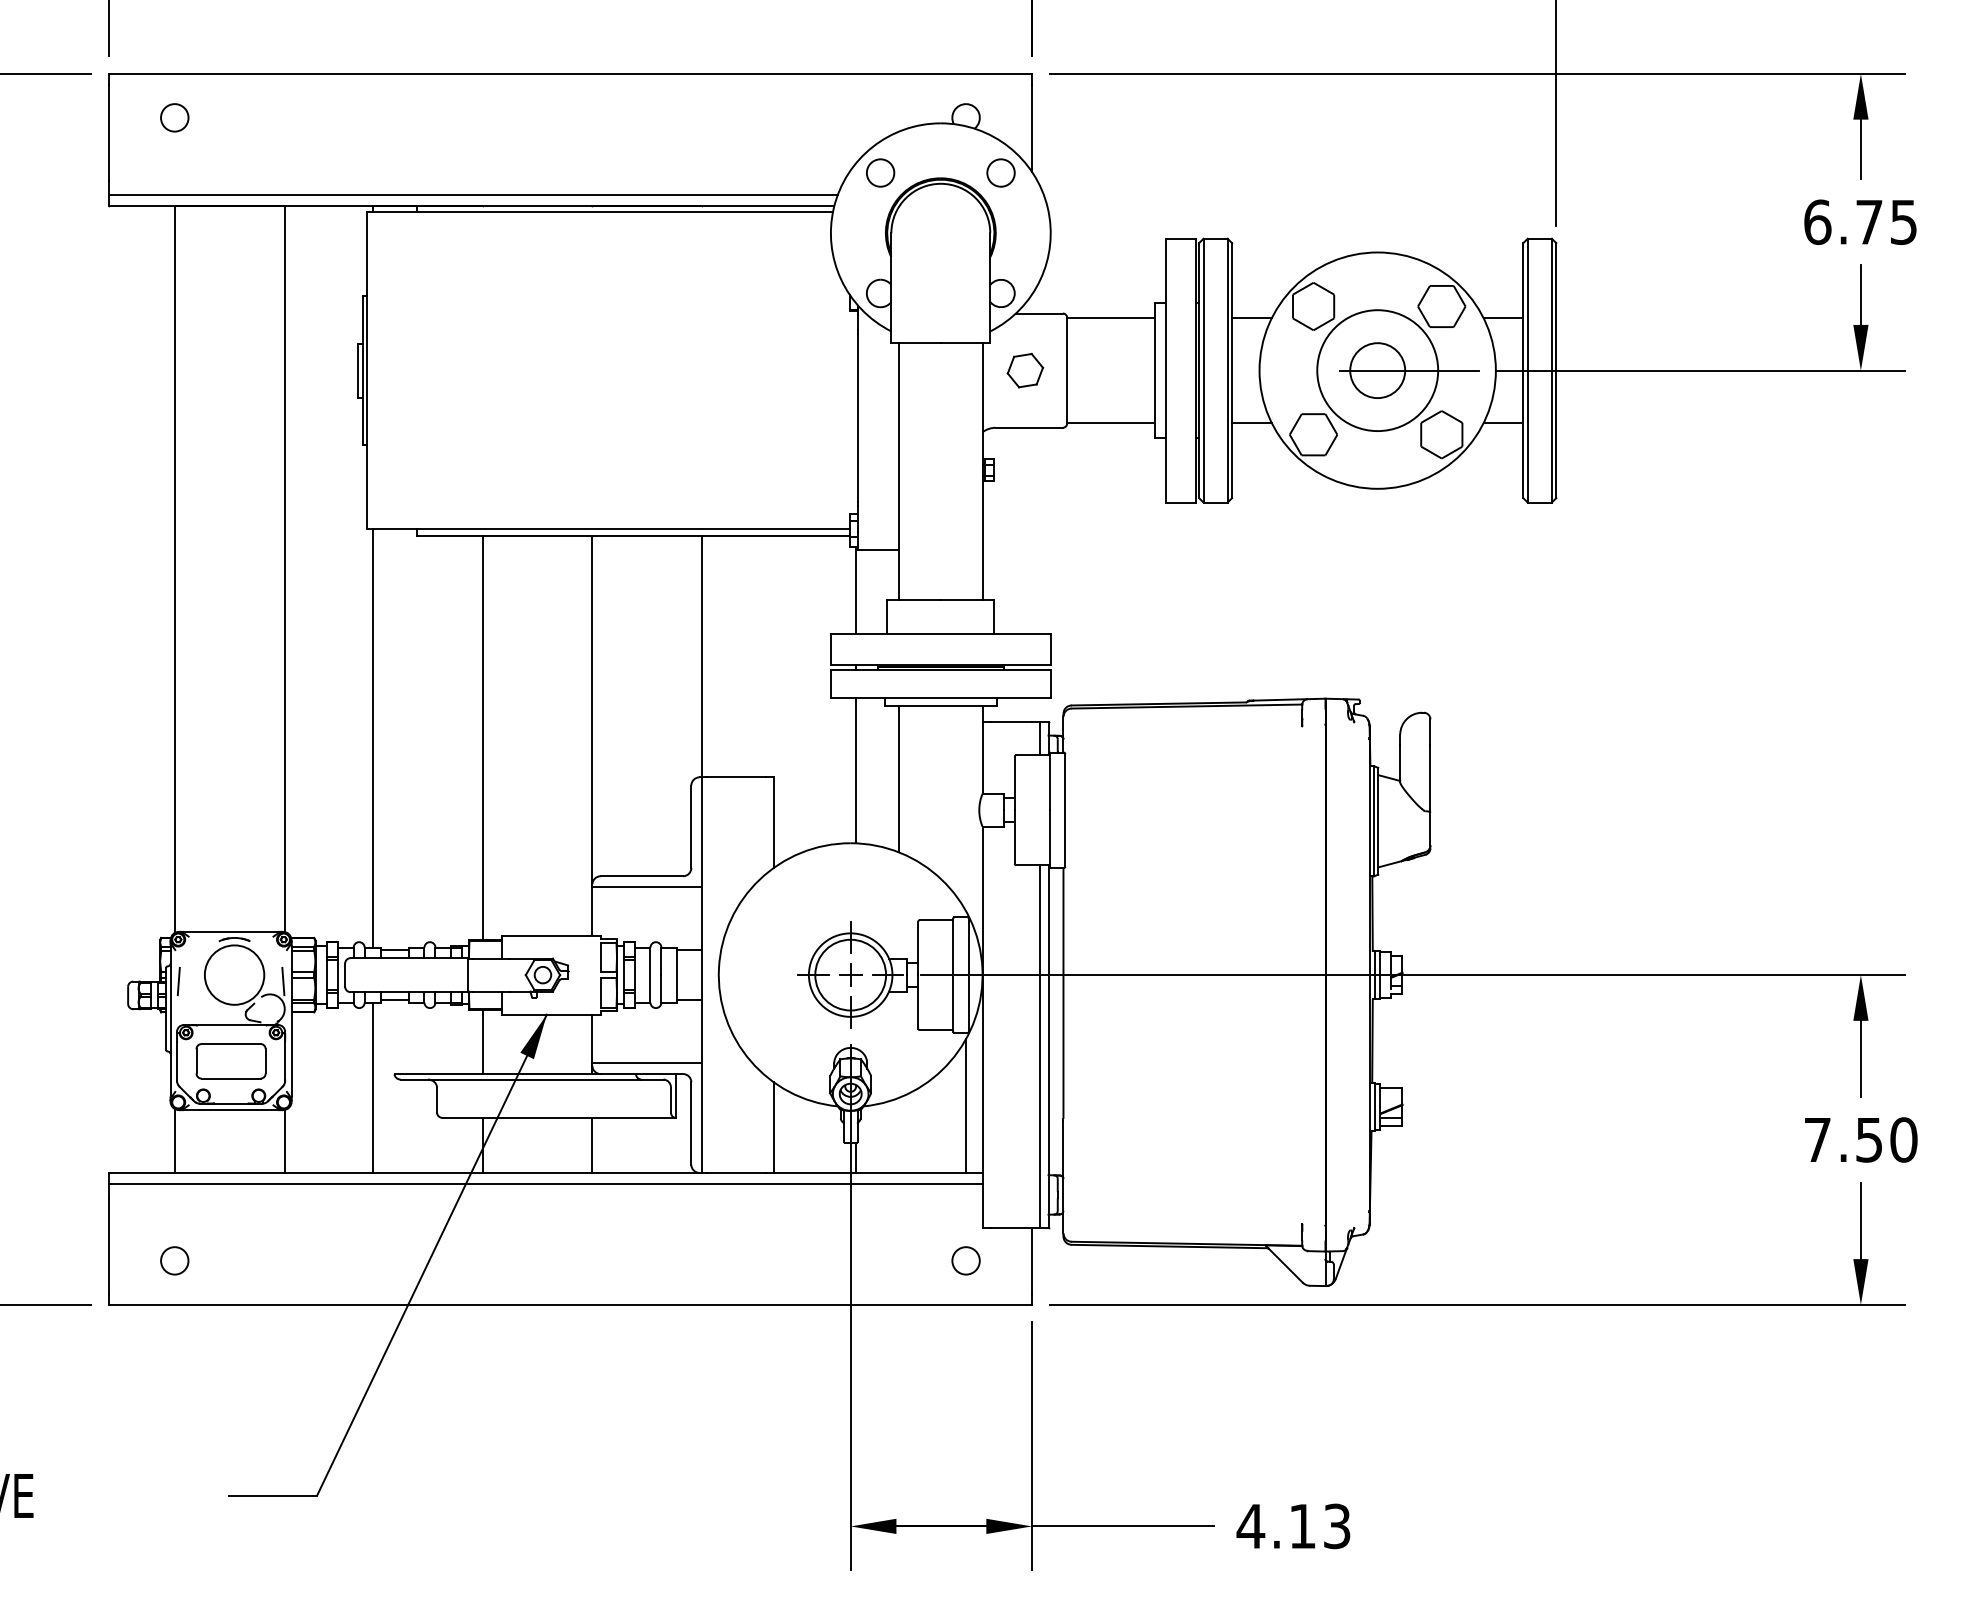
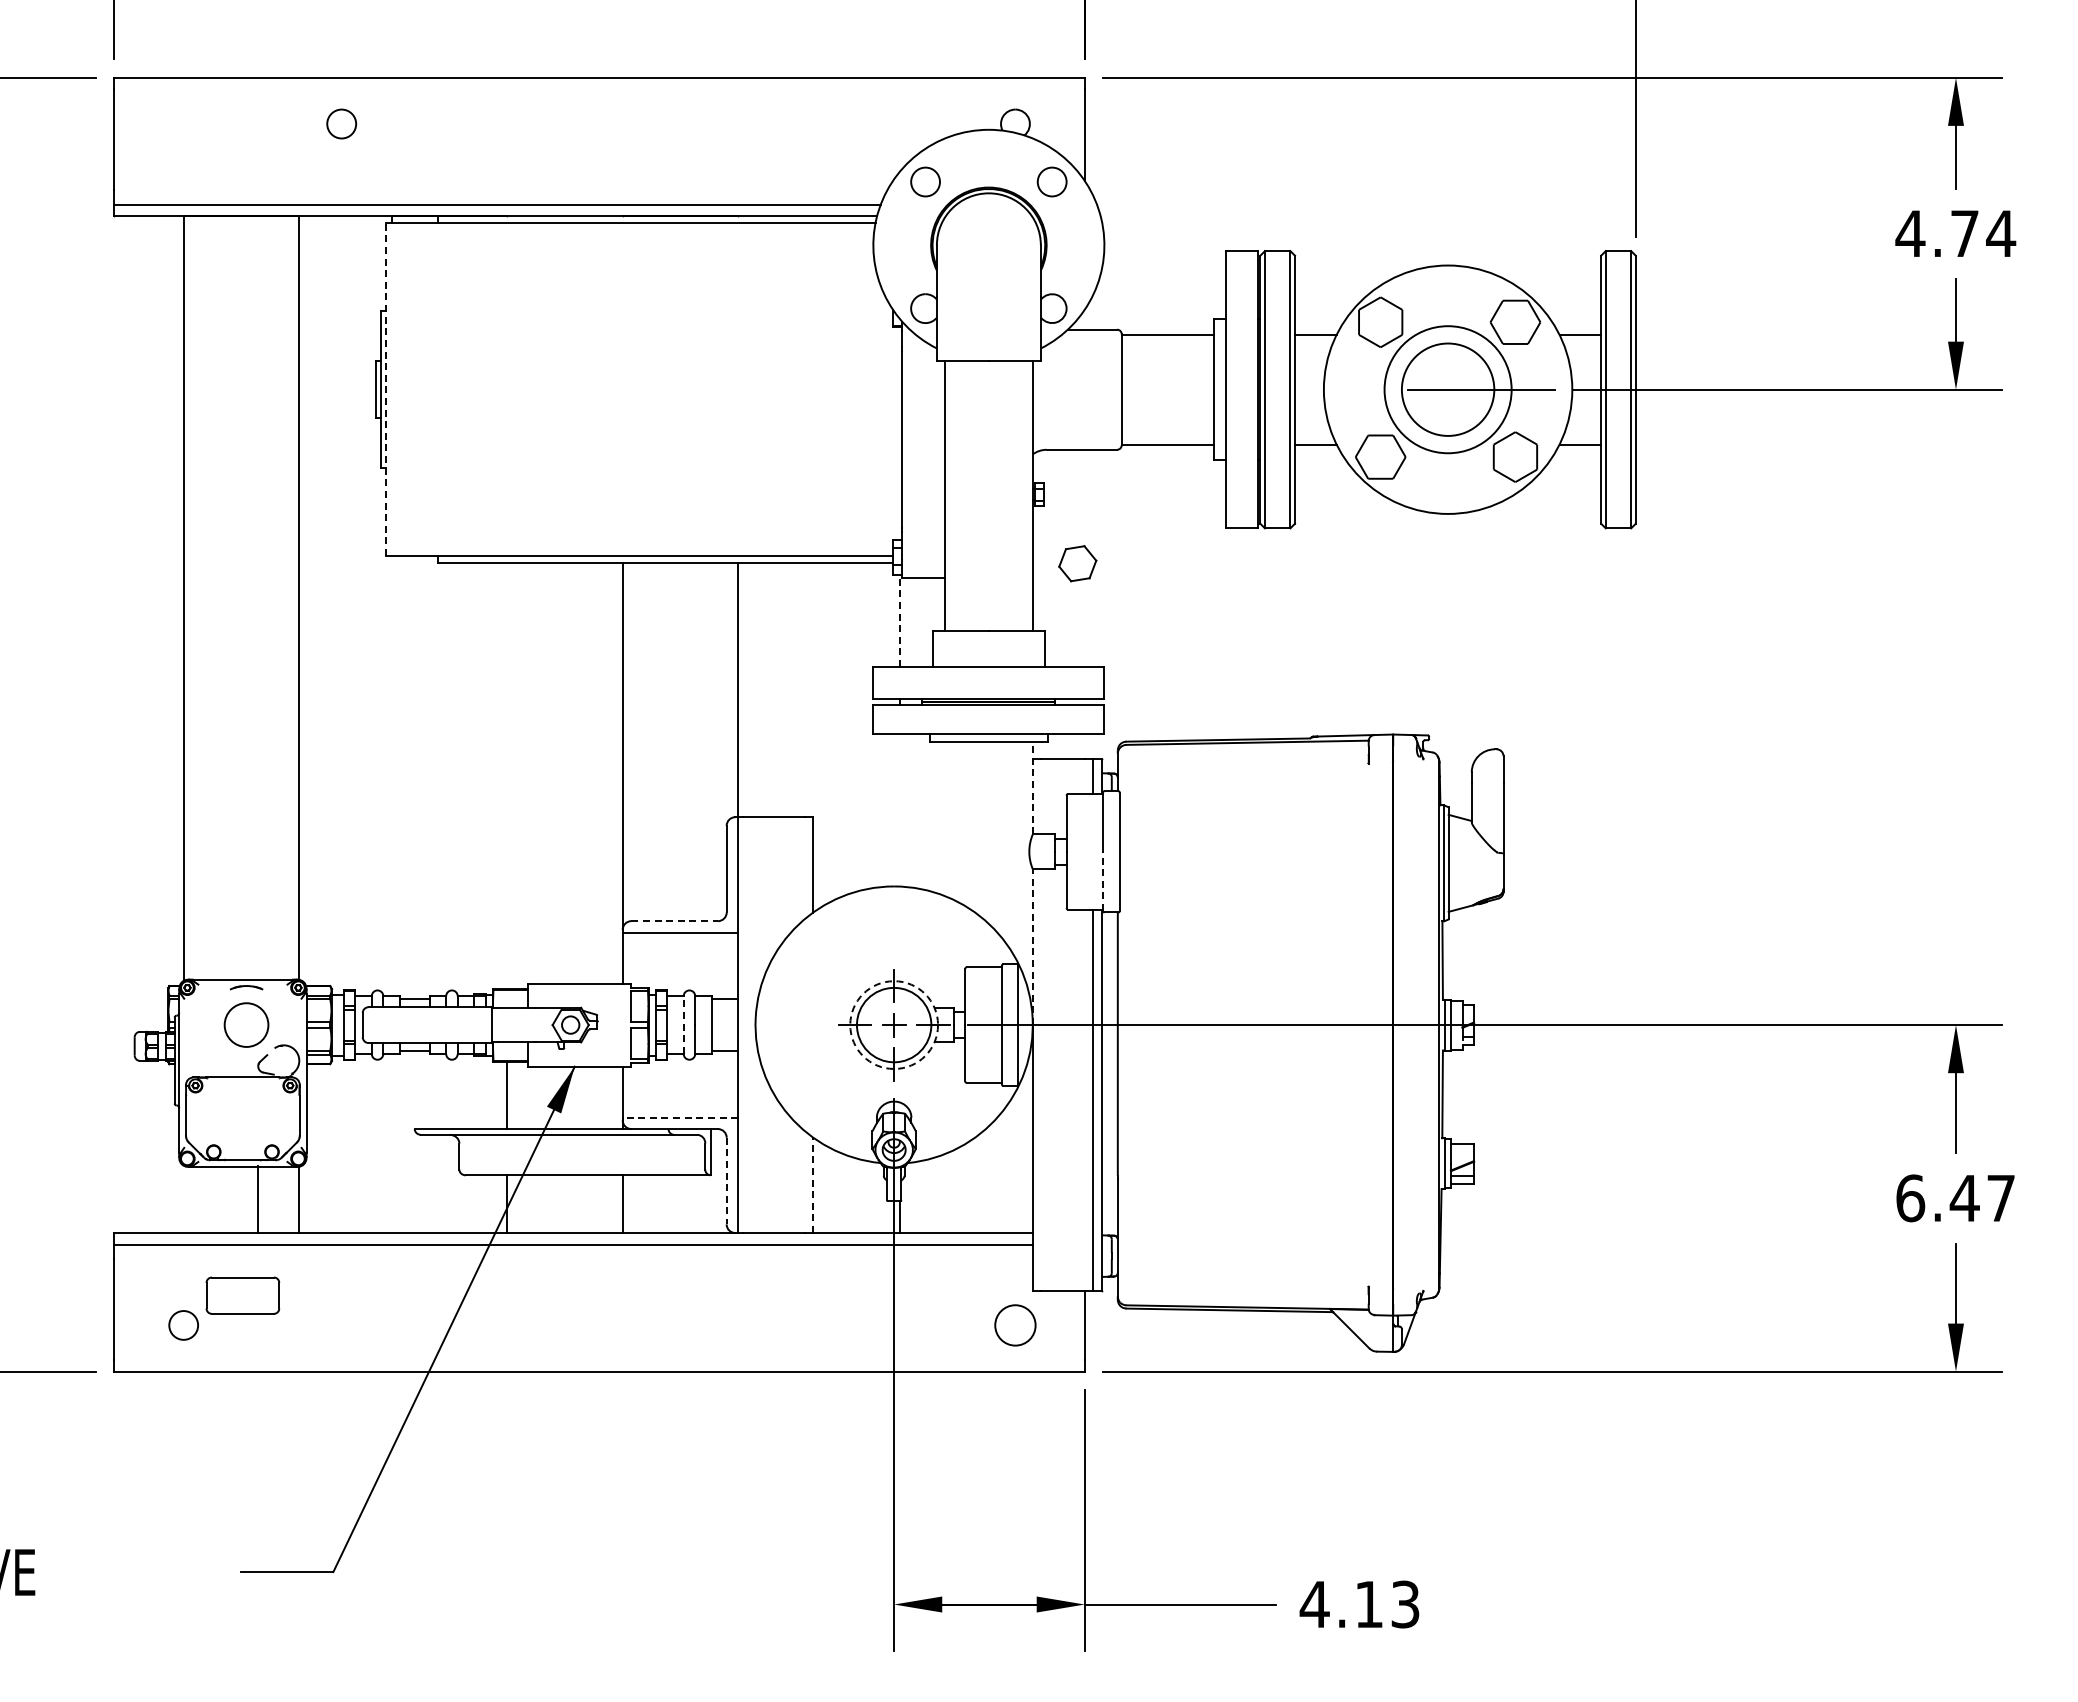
circle: (174, 117) -> (341, 123), moved
text: (1860, 222) -> (1955, 233), 6.75 -> 4.74
line: (366, 370) -> (385, 389), solid -> dashed
part: (1025, 370) -> (1077, 563), moved
circle: (1377, 370) -> (1447, 389), size x1.6
line: (855, 590) -> (899, 620), solid -> dashed
line: (482, 737) -> (507, 775), removed
line: (372, 738) -> (391, 776), removed
line: (982, 749) -> (1032, 787), solid -> dashed
line: (855, 770) -> (899, 809), removed
line: (898, 779) -> (944, 819), removed
line: (1049, 838) -> (1103, 881), solid -> dashed
line: (642, 876) -> (675, 921), solid -> dashed
line: (982, 901) -> (1032, 947), solid -> dashed
circle: (234, 974) -> (246, 1024), size x0.7
circle: (851, 974) -> (894, 1024), solid -> dashed
line: (650, 975) -> (683, 1025), solid -> dashed
line: (178, 981) -> (187, 1031), removed
line: (283, 981) -> (297, 1031), removed
part: (230, 1061) -> (242, 1295), moved
line: (647, 1063) -> (680, 1117), solid -> dashed
line: (372, 1087) -> (391, 1143), removed
line: (966, 1105) -> (1015, 1162), removed
line: (691, 1123) -> (726, 1181), solid -> dashed
line: (773, 1127) -> (813, 1185), solid -> dashed
text: (1860, 1140) -> (1955, 1198), 7.50 -> 6.47
line: (174, 1141) -> (257, 1199), moved
circle: (966, 1260) -> (1015, 1325), size x1.4

